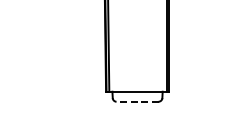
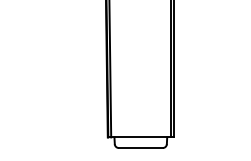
line: (137, 102) -> (140, 148), dashed -> solid

